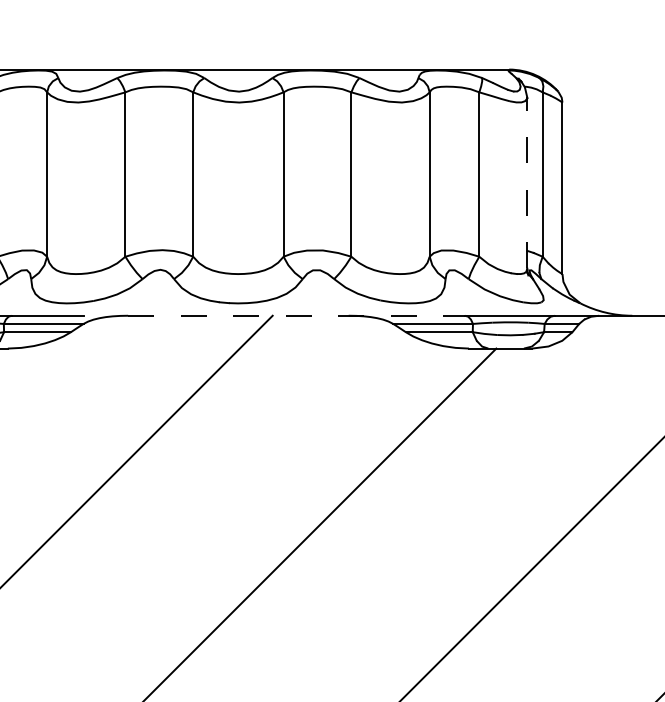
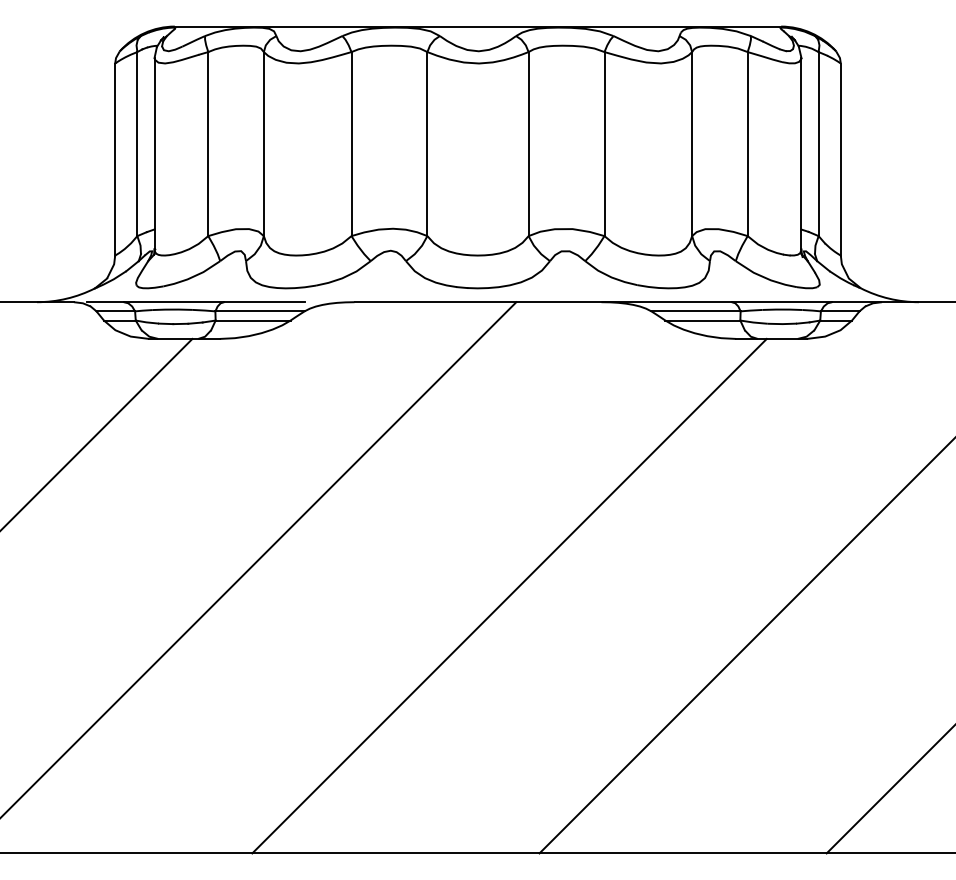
line: (527, 182) -> (801, 153), dashed -> solid
line: (296, 316) -> (543, 302), dashed -> solid

